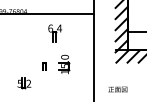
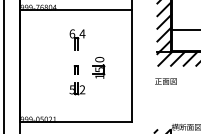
part: (55, 33) -> (77, 39), moved
part: (24, 82) -> (77, 88), moved
text: (117, 89) -> (165, 81), moved

